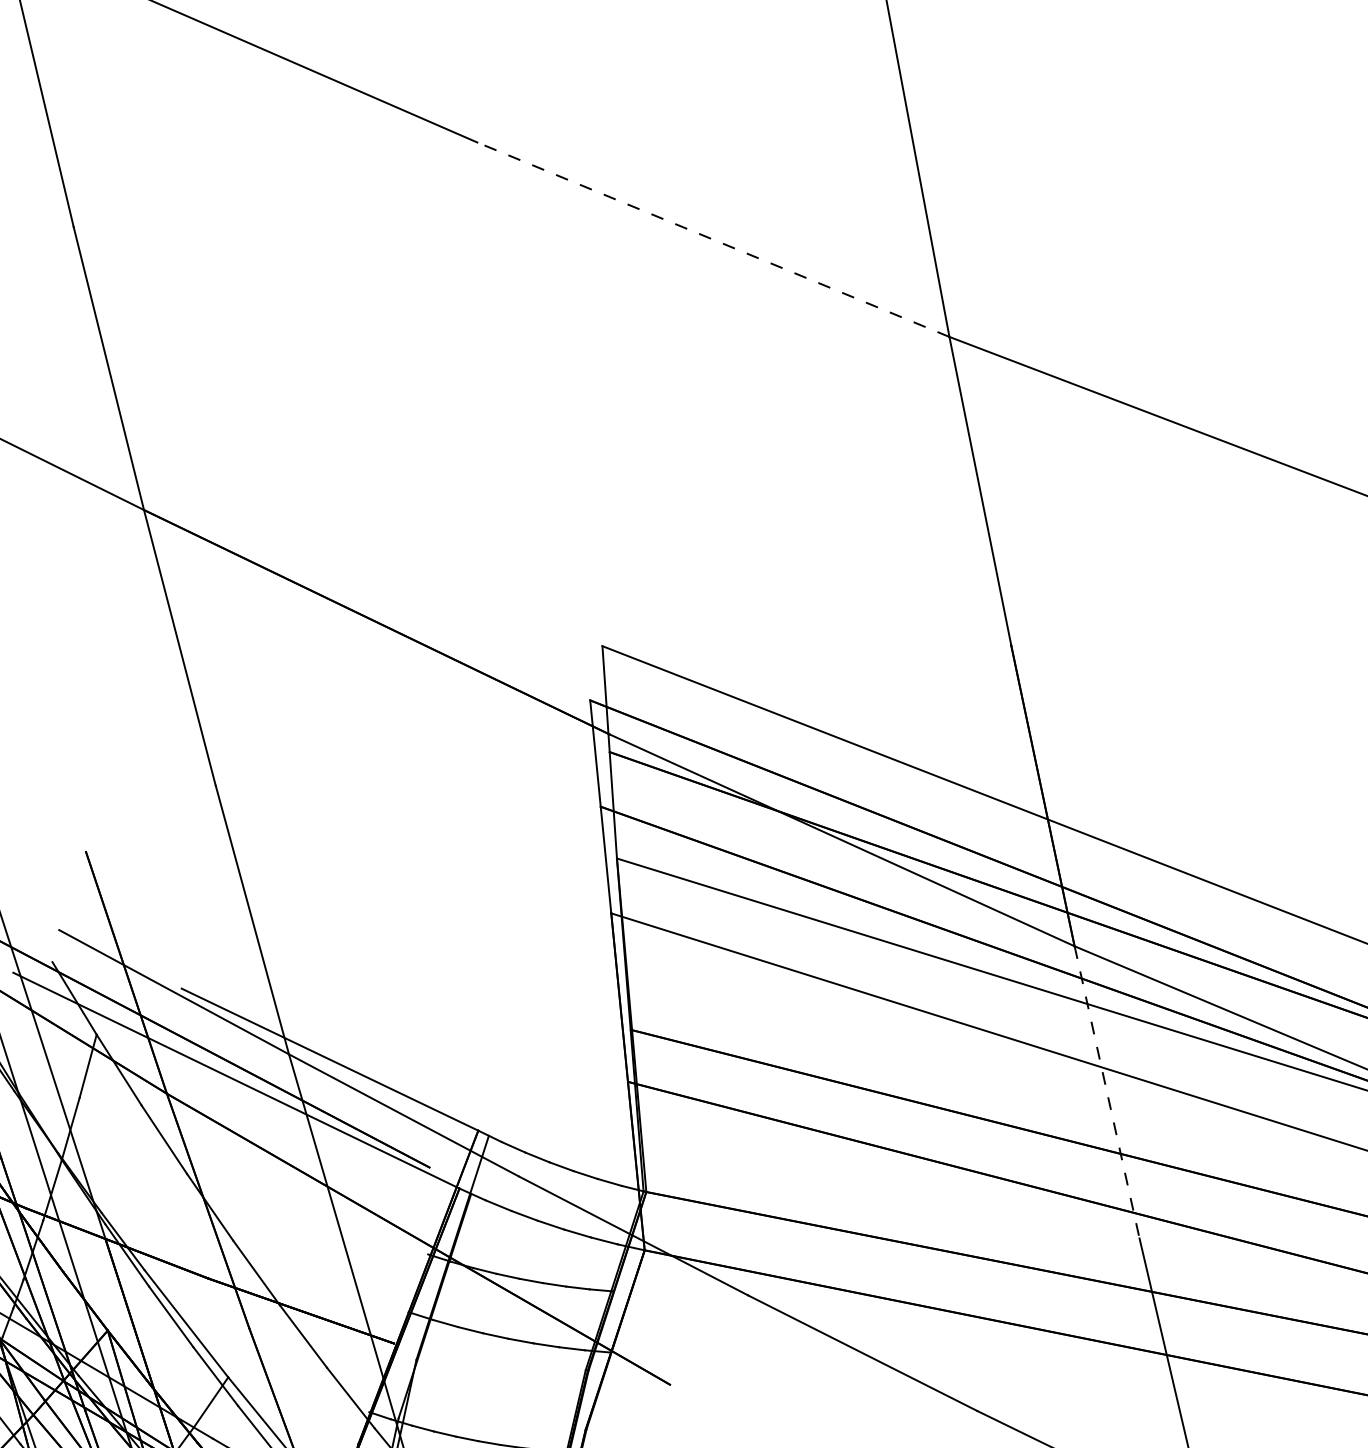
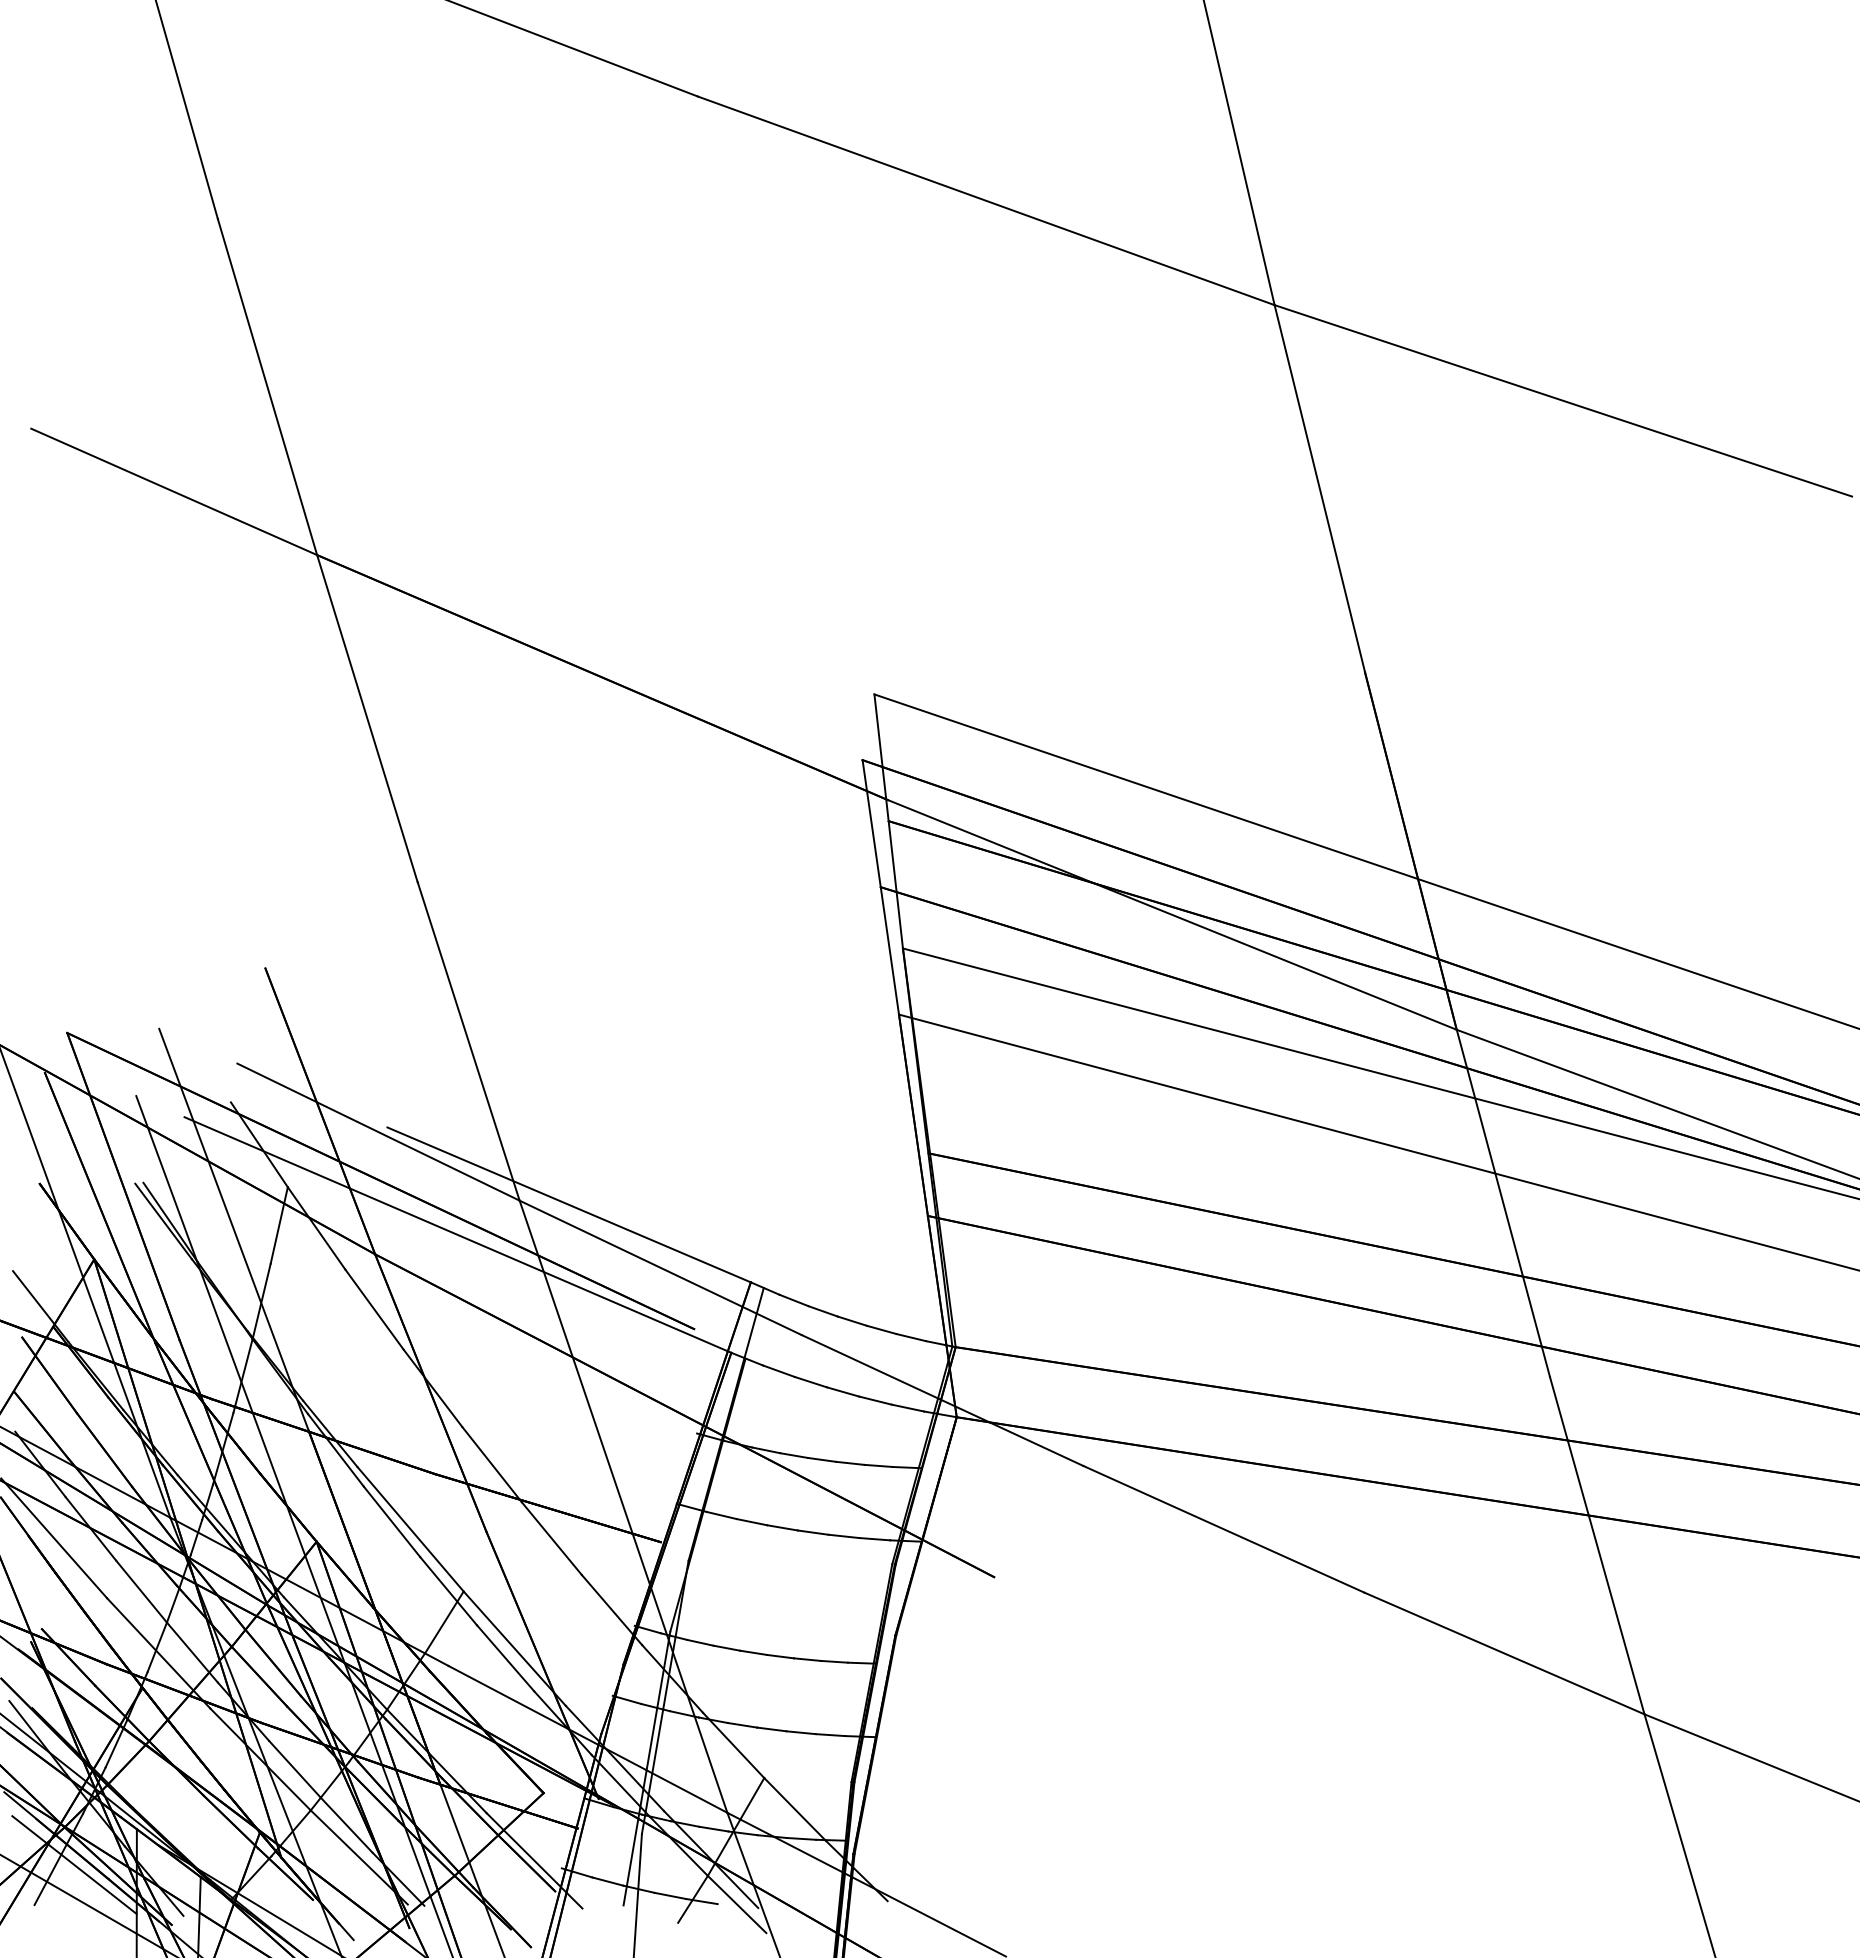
line: (713, 239) -> (986, 200), dashed -> solid
line: (1107, 1092) -> (1503, 1203), dashed -> solid

